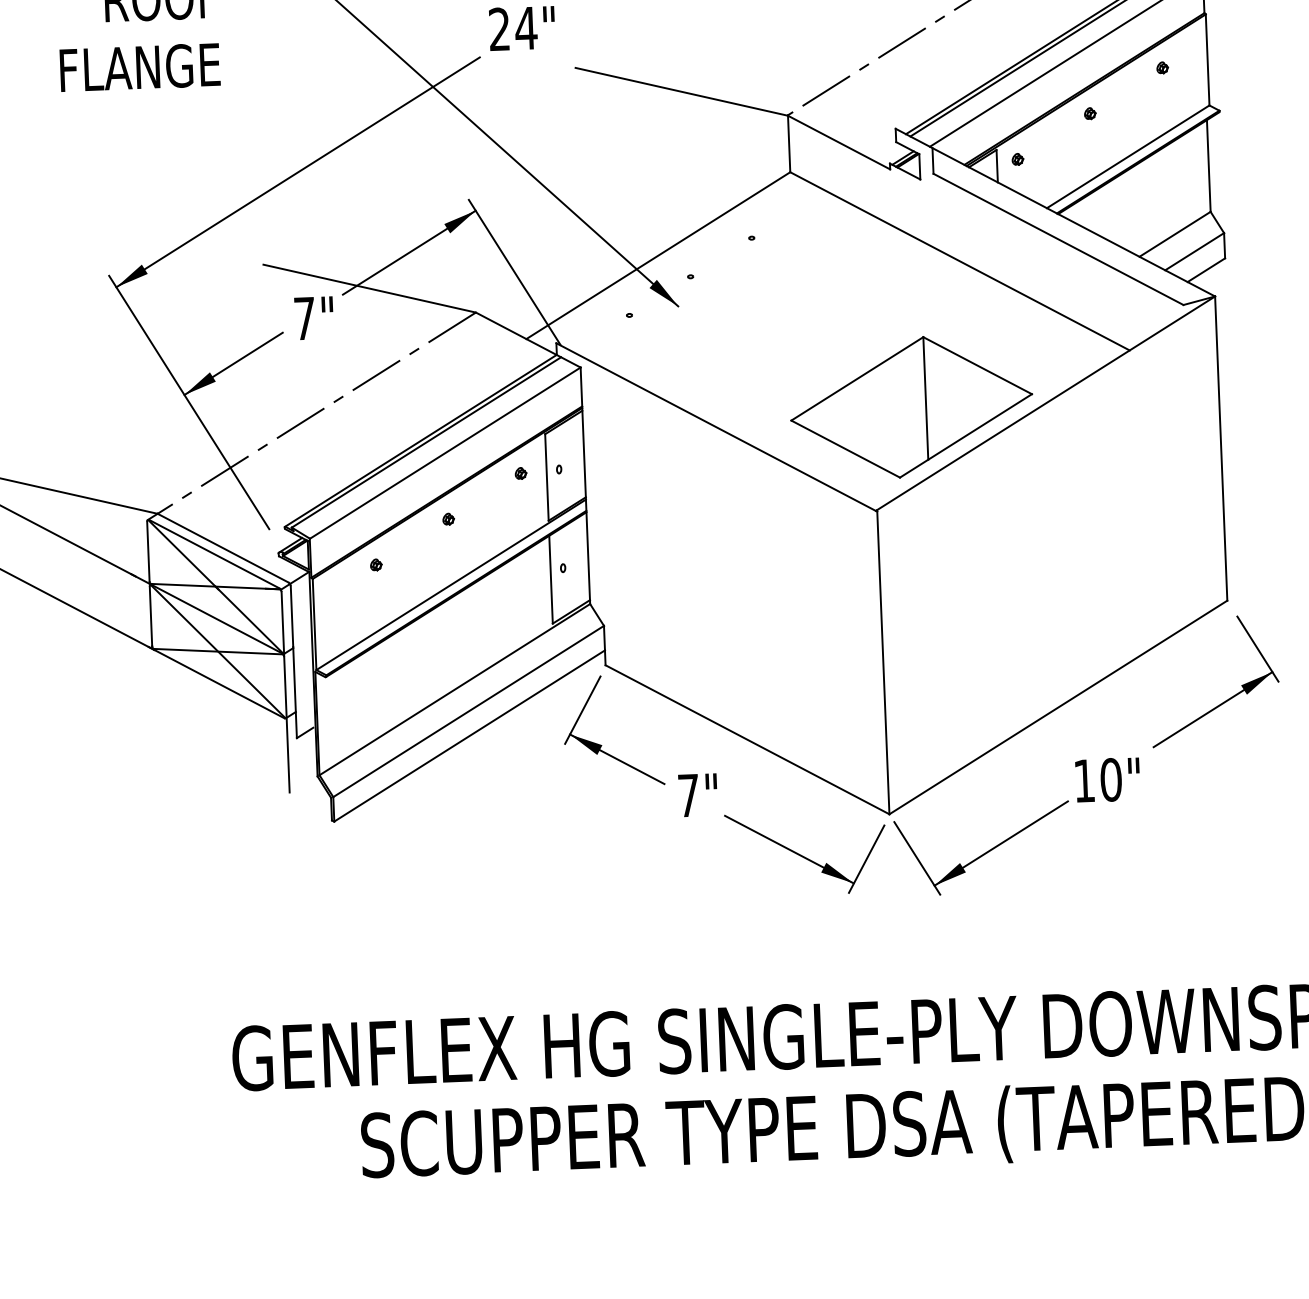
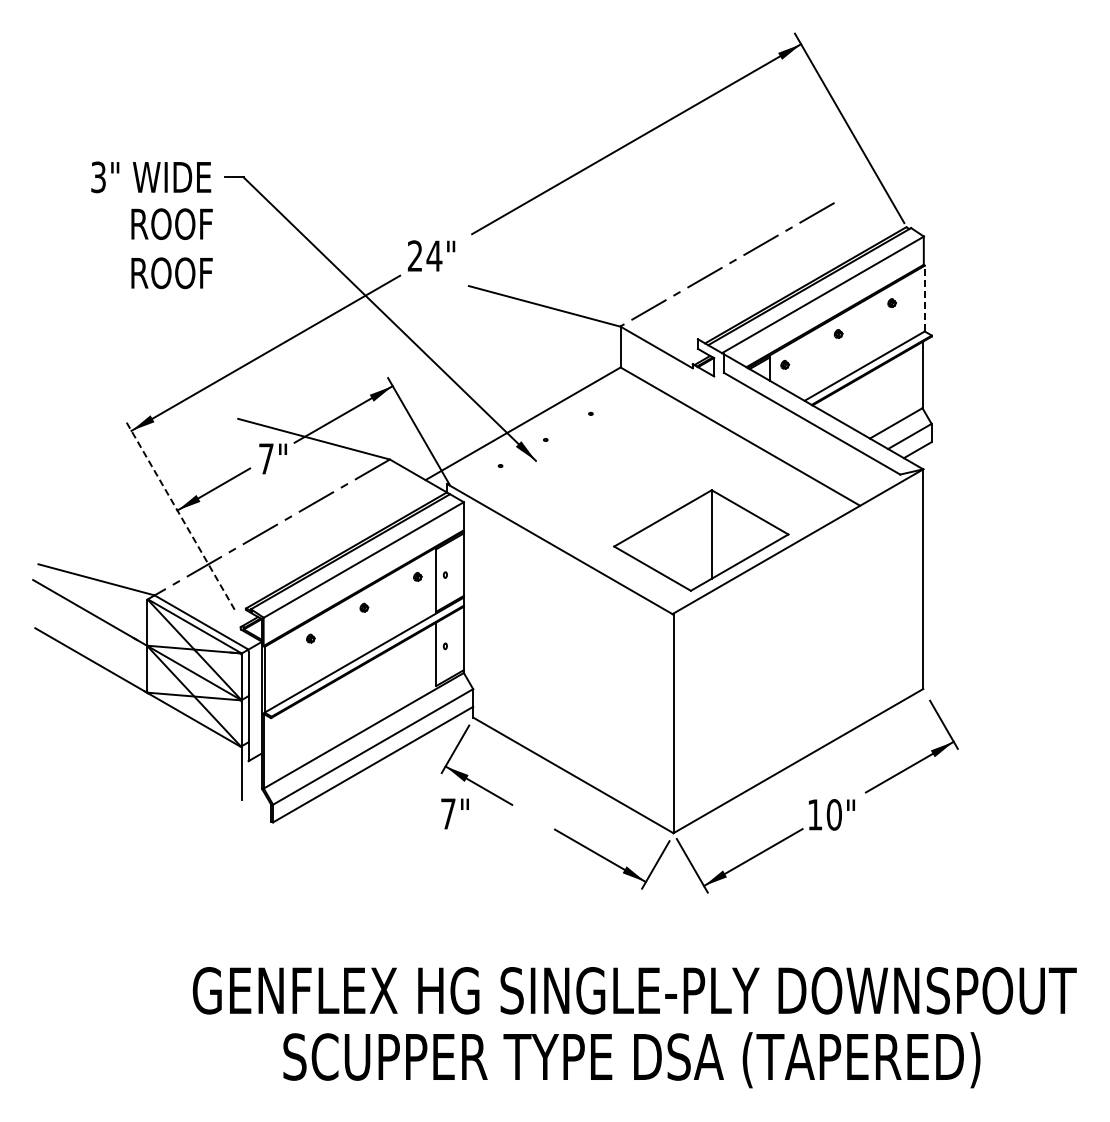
line: (1207, 59) -> (924, 298), solid -> dashed
text: (139, 68) -> (154, 273), FLANGE -> ROOF
line: (188, 401) -> (180, 515), solid -> dashed
text: (697, 794) -> (454, 813), moved

